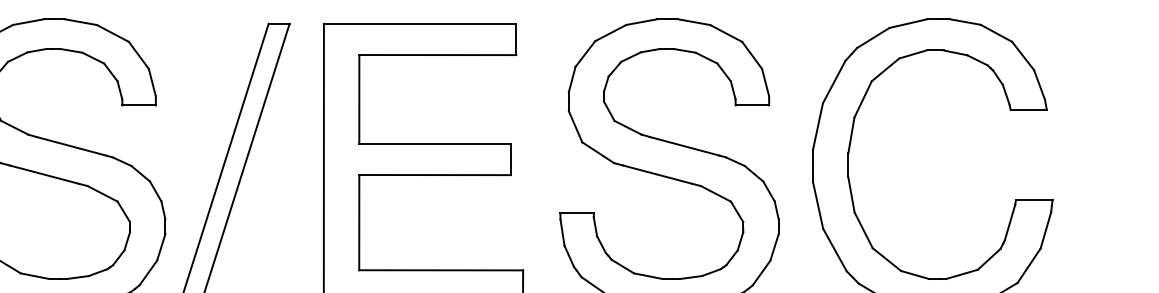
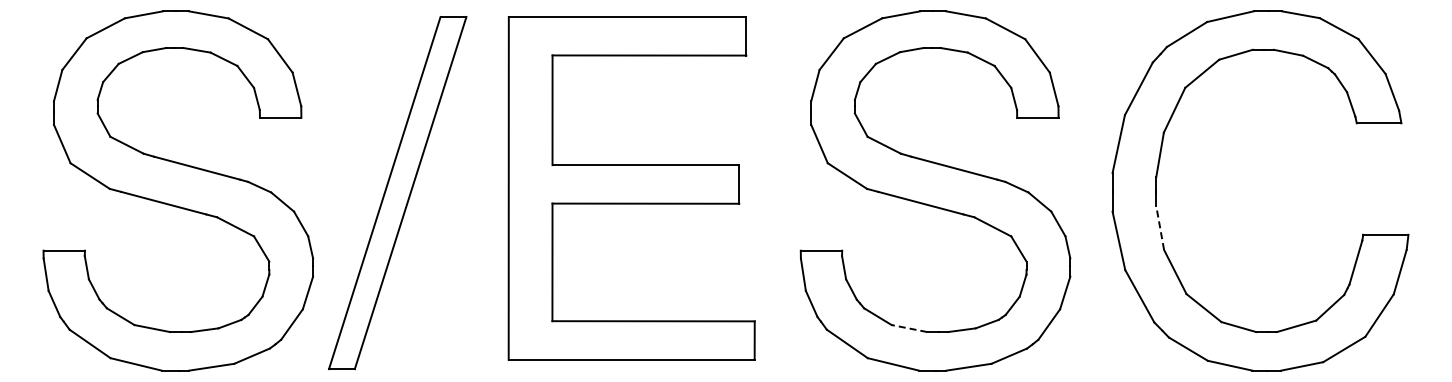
line: (851, 194) -> (1160, 227), solid -> dashed
line: (647, 276) -> (908, 328), solid -> dashed

